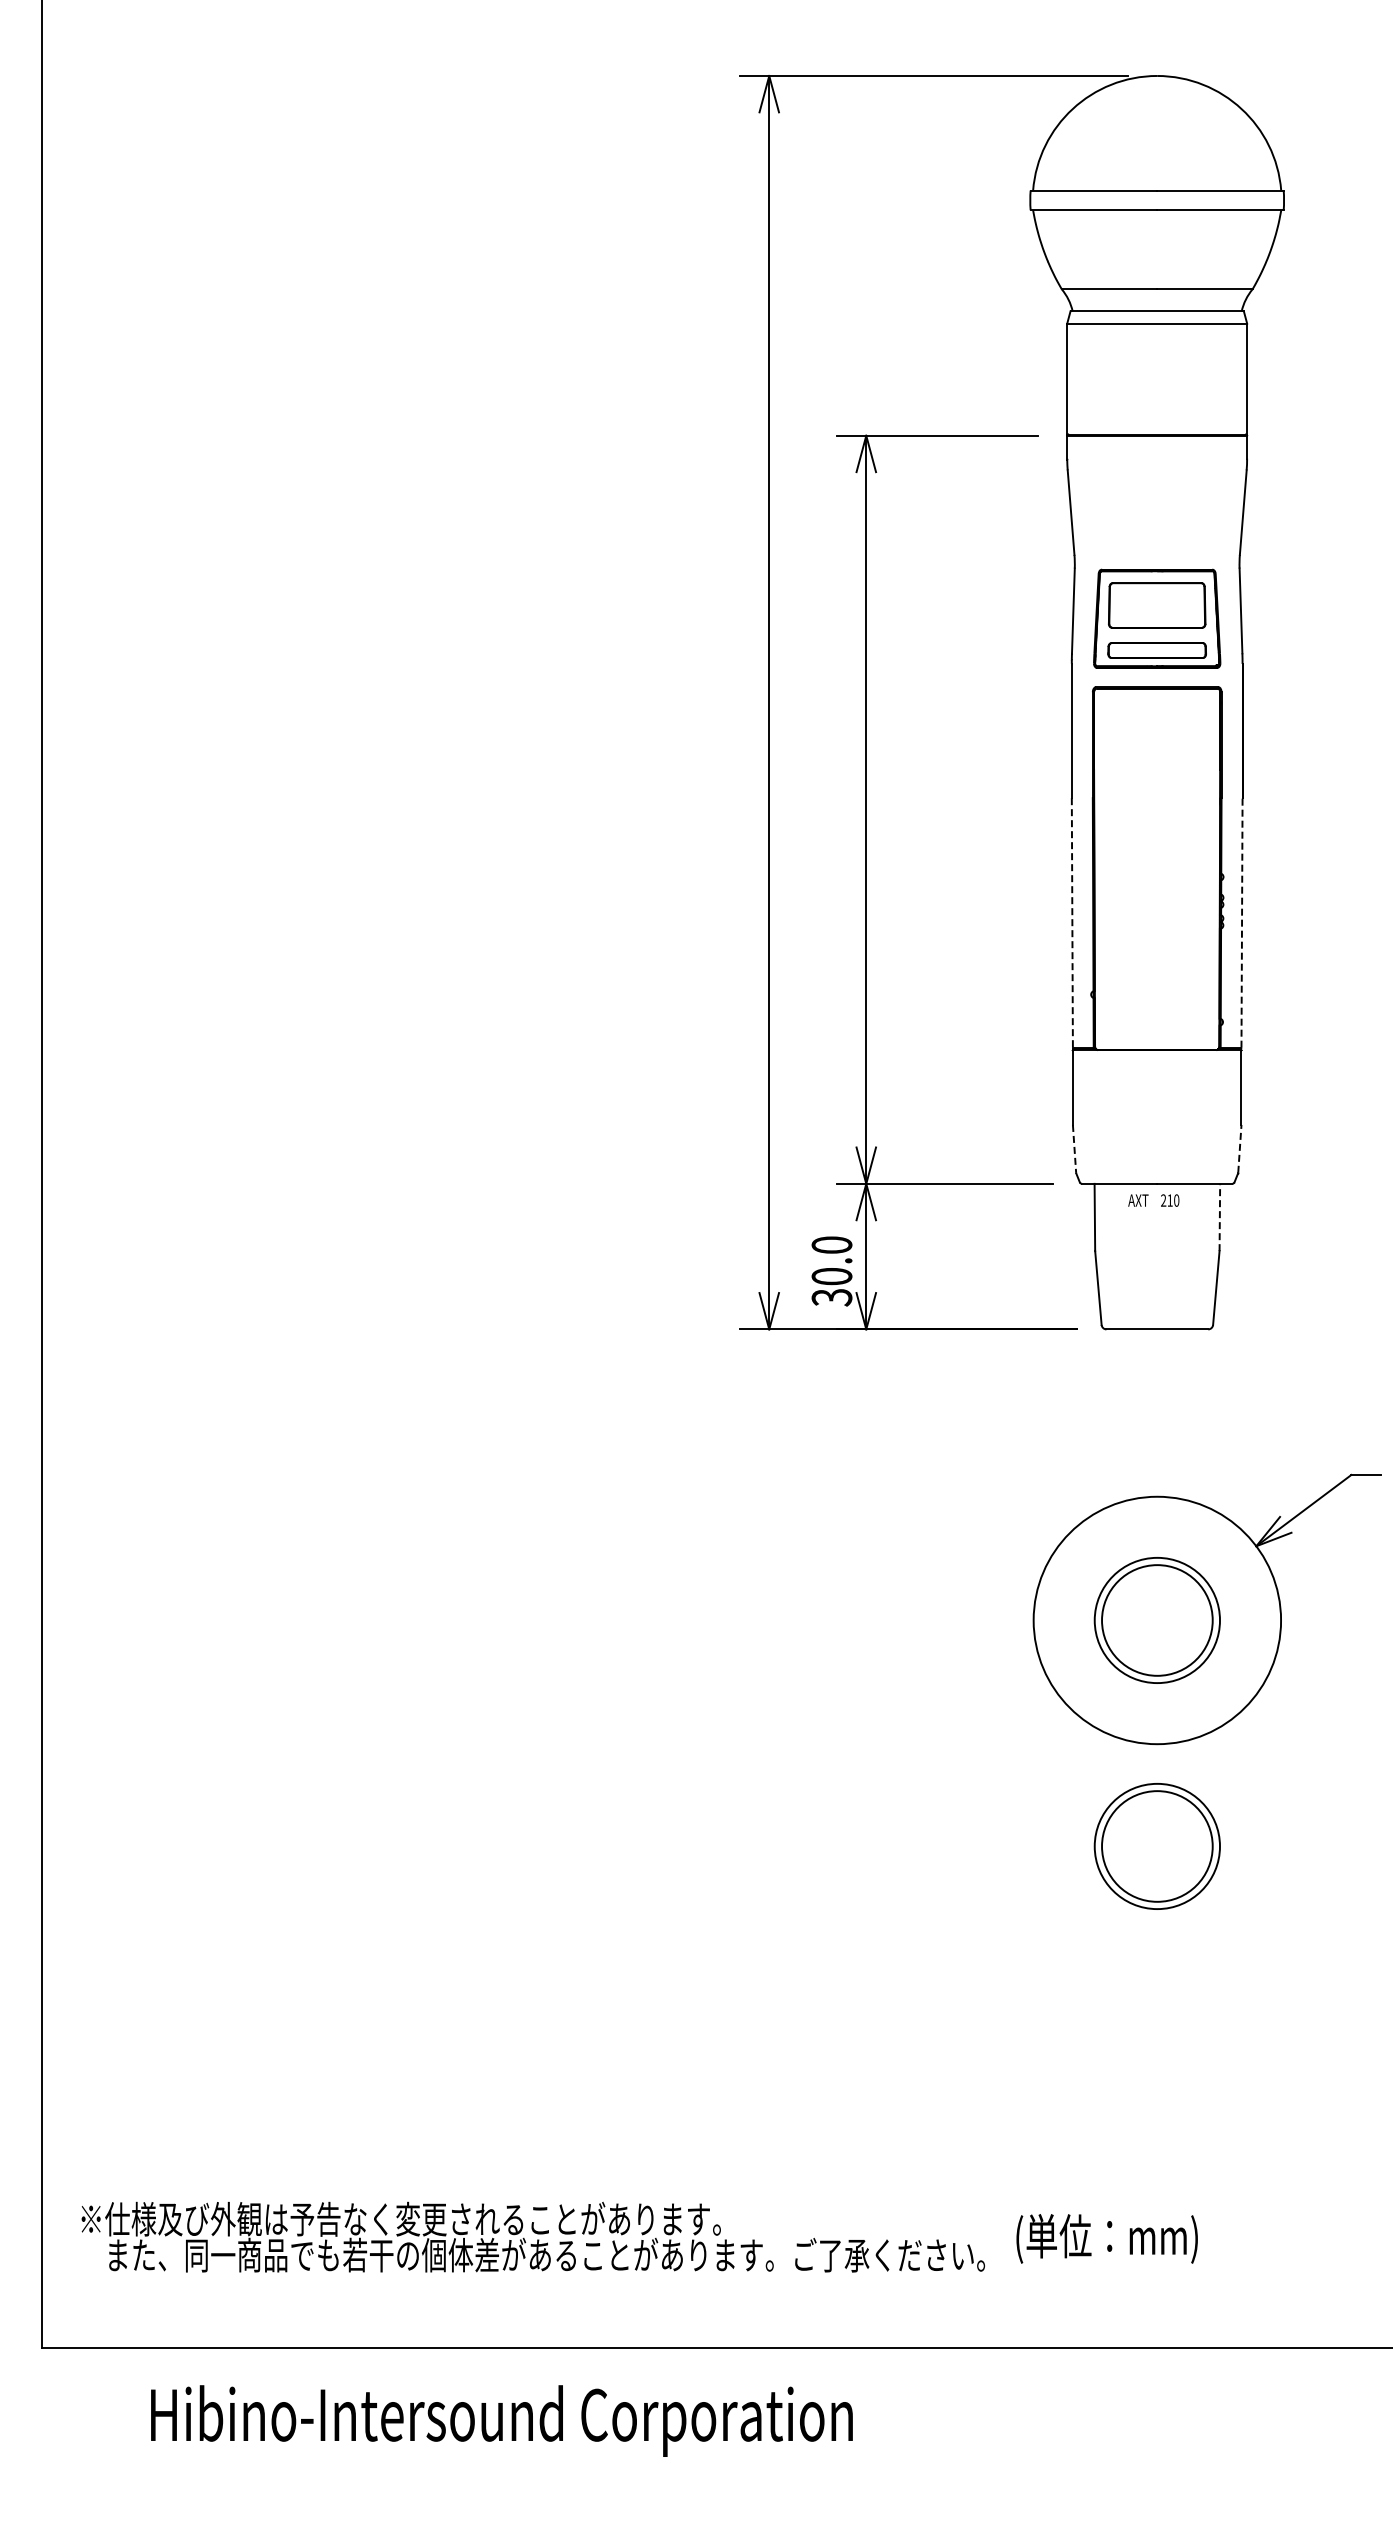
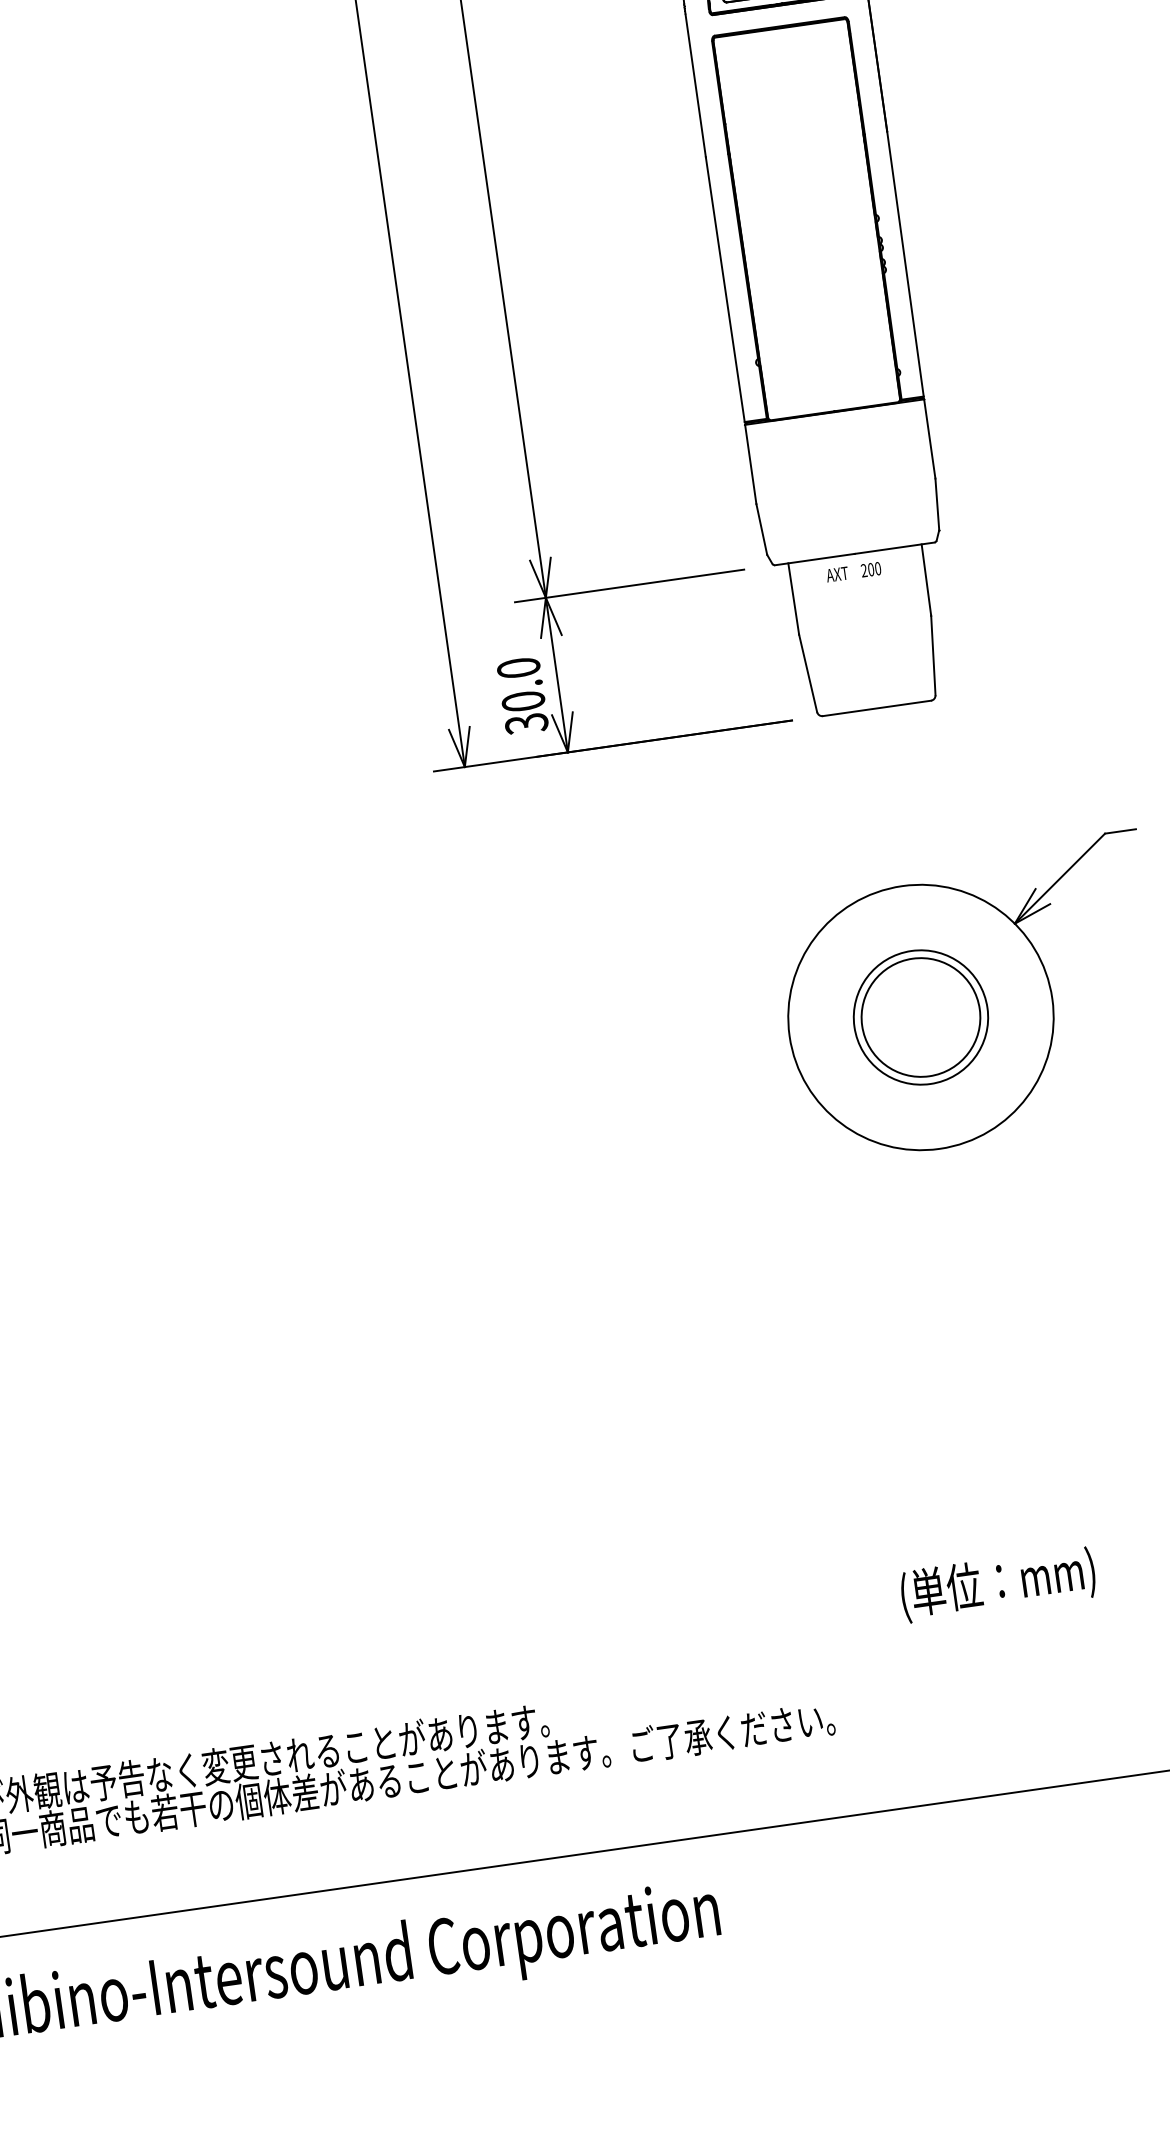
line: (1072, 922) -> (725, 289), dashed -> solid
line: (1242, 922) -> (905, 263), dashed -> solid
line: (1074, 1148) -> (761, 528), dashed -> solid
line: (1239, 1148) -> (936, 503), dashed -> solid
text: (1169, 1200) -> (870, 569), 210 -> 200
line: (1219, 1217) -> (926, 580), dashed -> solid
part: (1156, 1846) -> (954, 1257), removed
text: (1106, 2238) -> (997, 1584), moved

